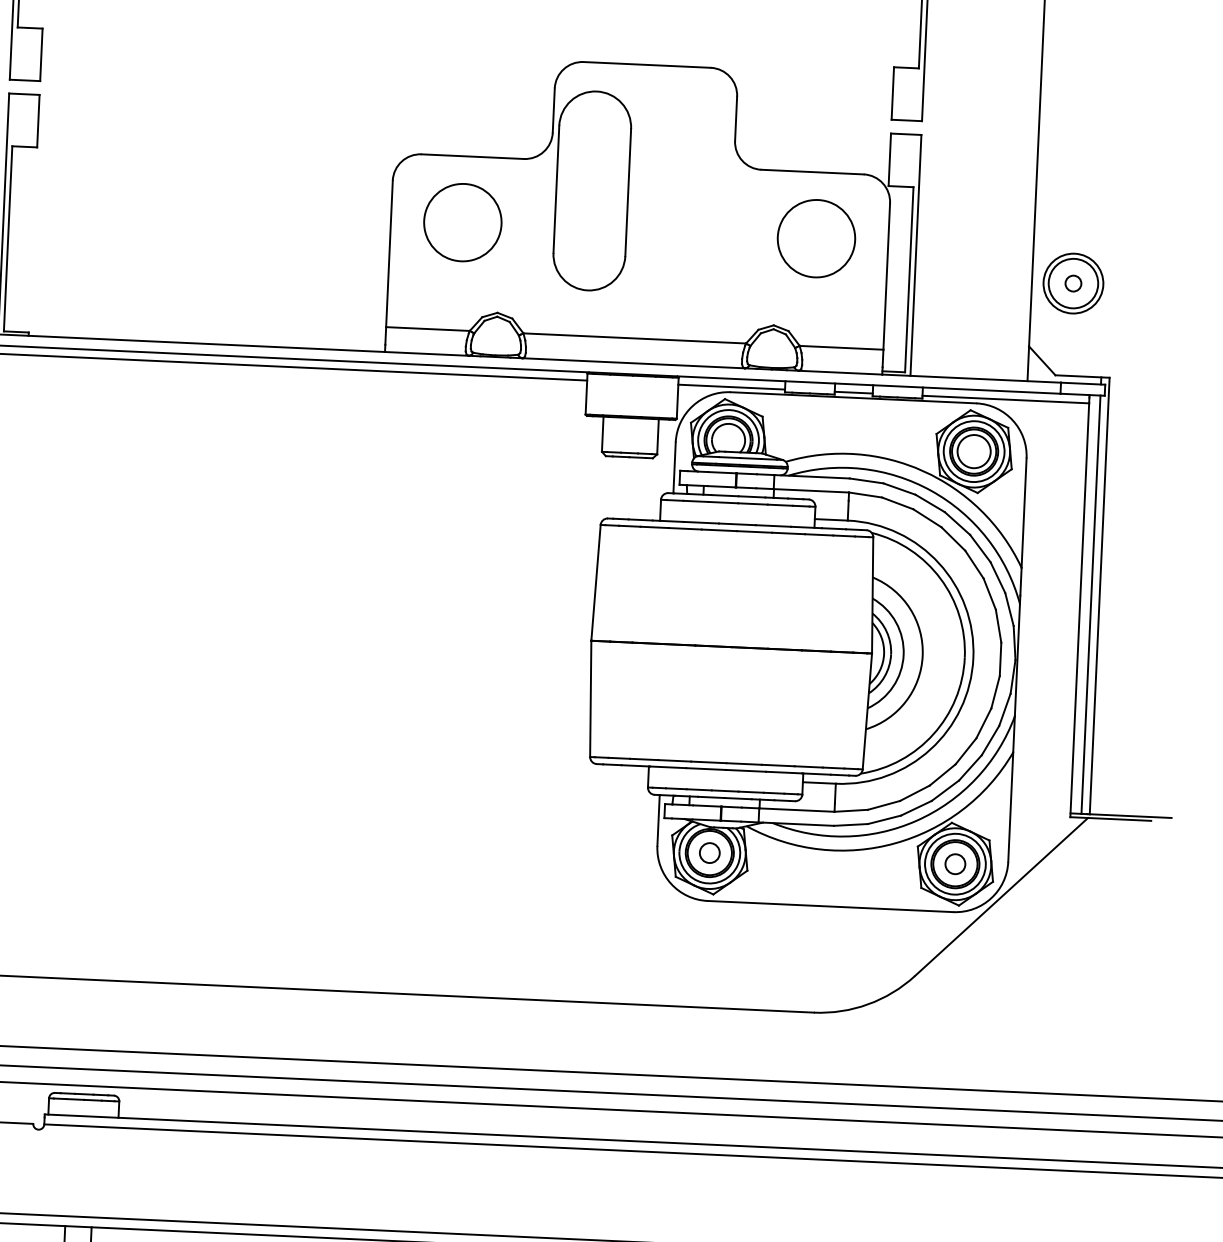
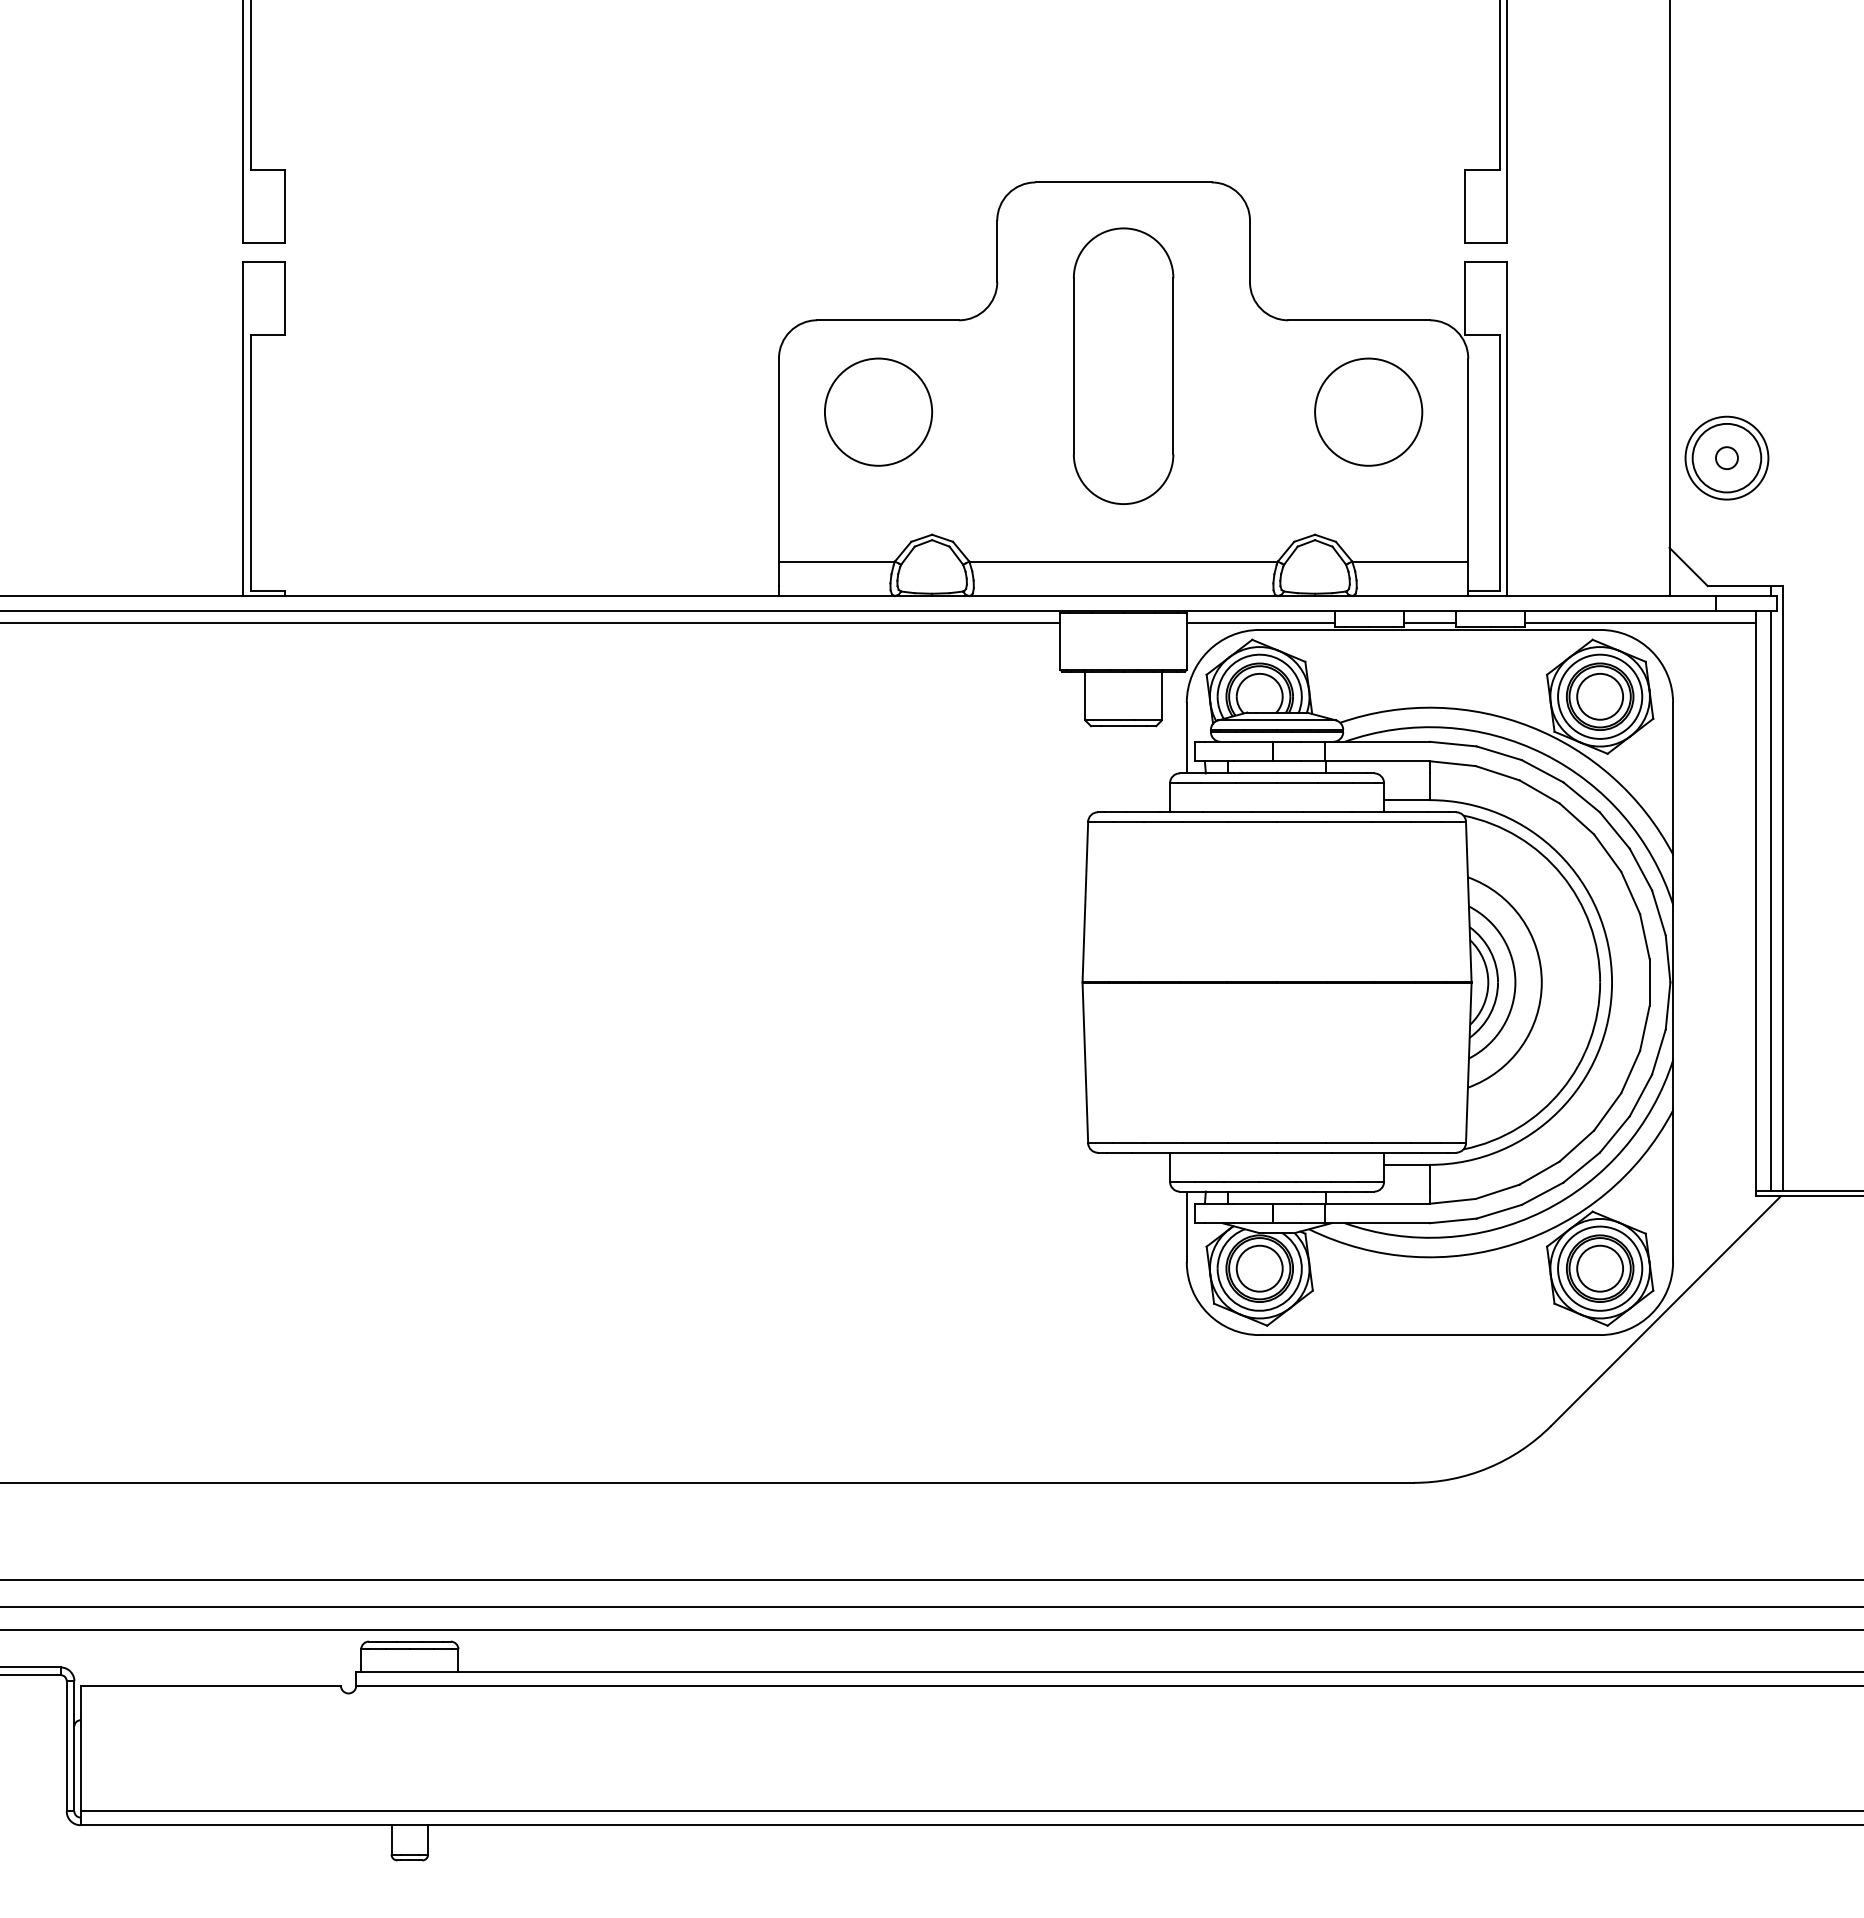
part: (592, 190) -> (1123, 365), moved
circle: (709, 852) -> (1259, 1268), size x1.67
circle: (955, 864) -> (1600, 1268), size x1.67

